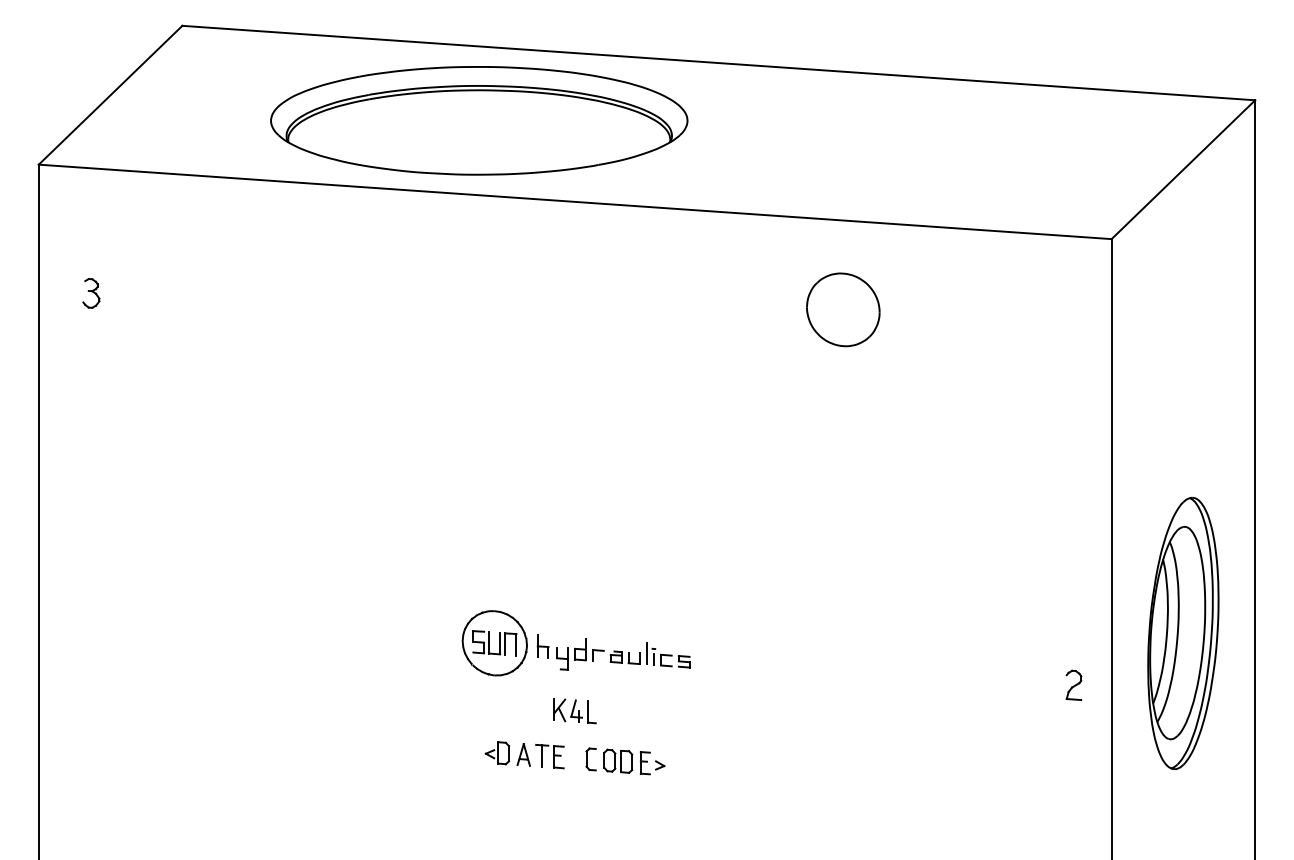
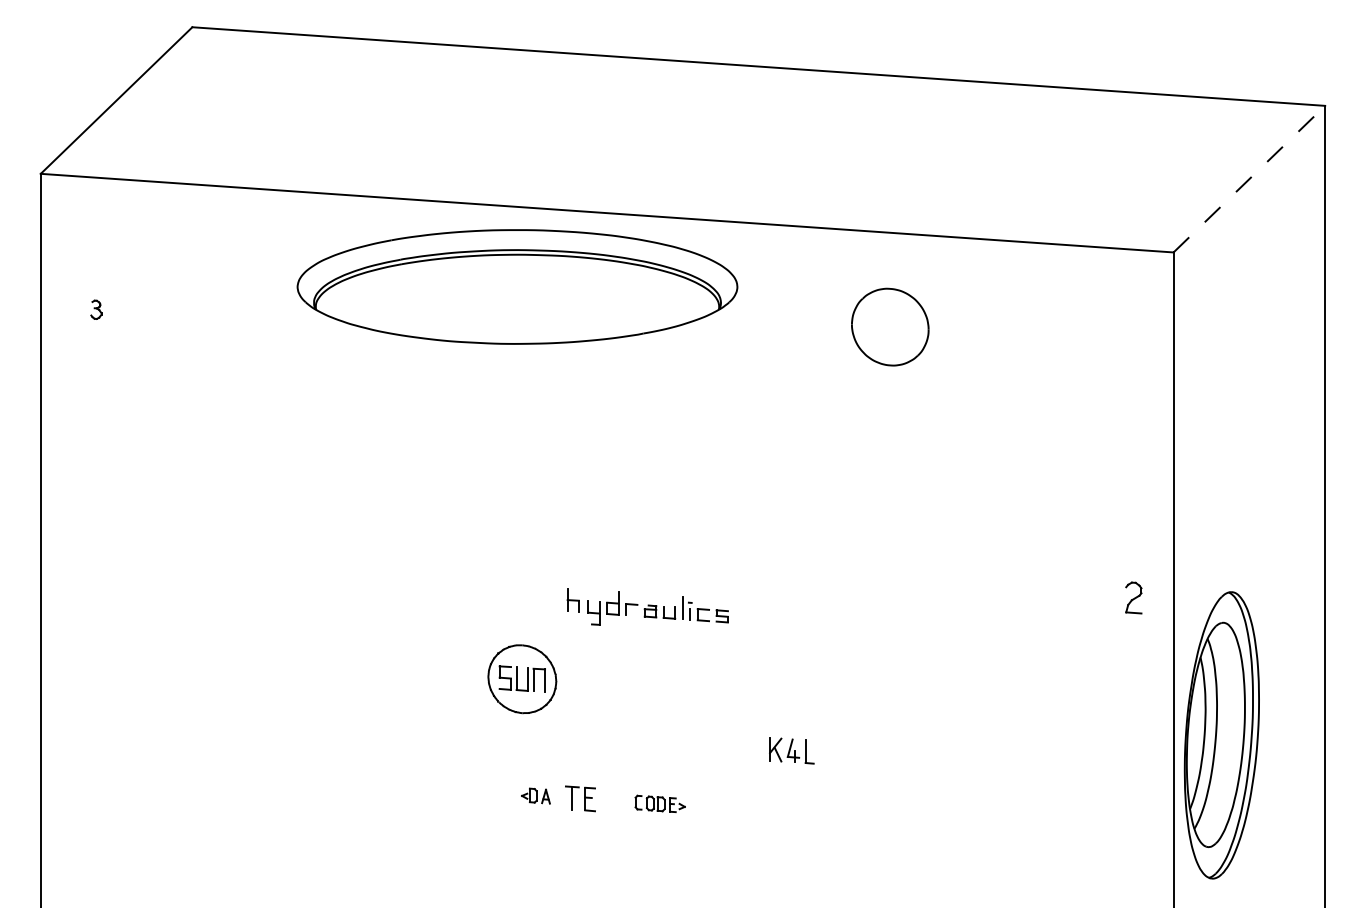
part: (479, 120) -> (517, 286), moved
line: (1183, 169) -> (1249, 178), solid -> dashed
part: (91, 293) -> (96, 309), size x0.6
part: (1183, 633) -> (1222, 735), moved
part: (613, 652) -> (647, 606), moved
part: (1073, 684) -> (1133, 597), moved
part: (574, 711) -> (791, 751), moved
part: (507, 753) -> (535, 795), size x0.6
part: (625, 761) -> (660, 804), size x0.6

